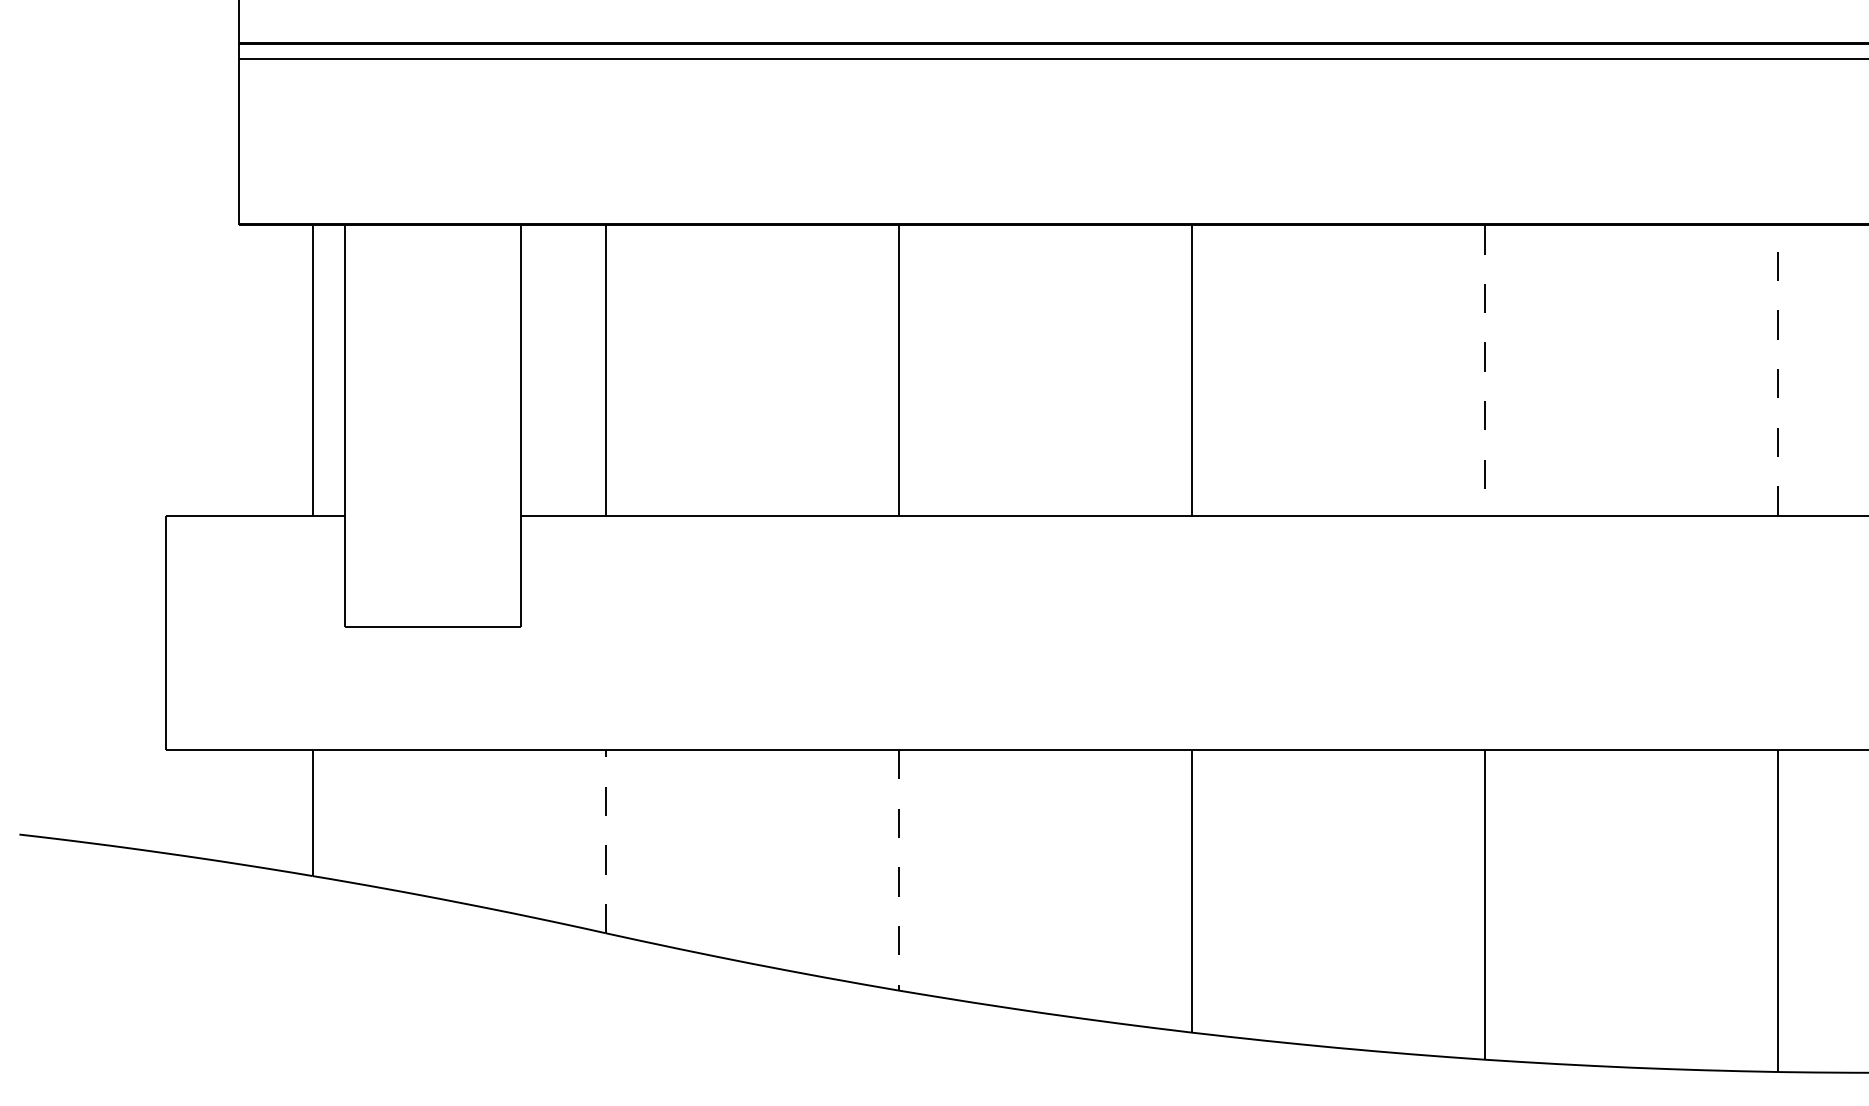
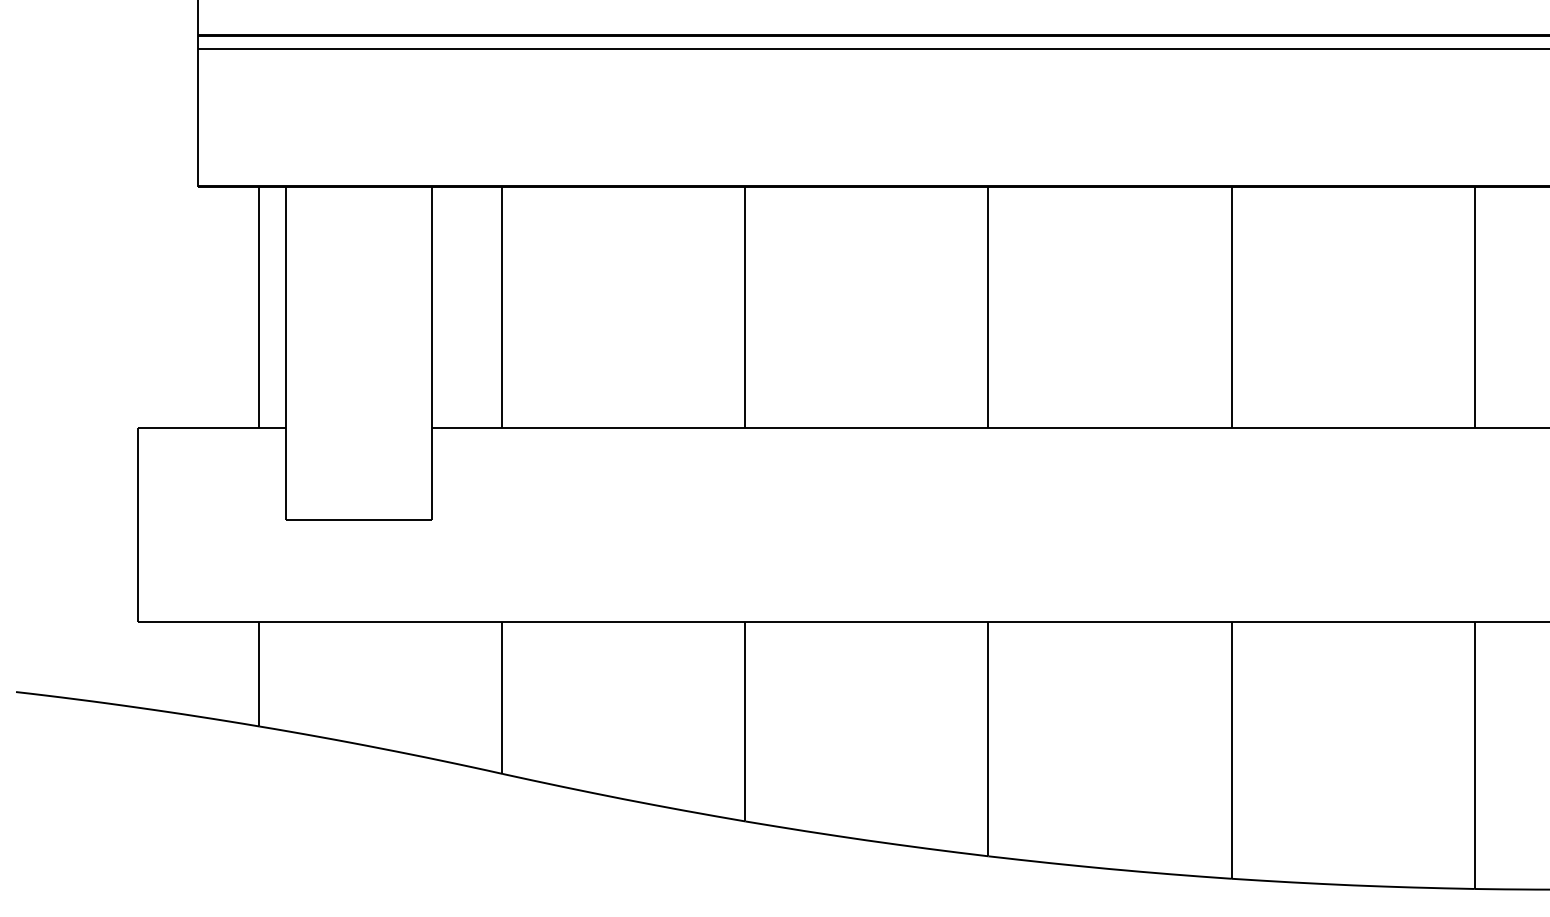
line: (1778, 369) -> (1475, 306), dashed -> solid
line: (1484, 370) -> (1231, 307), dashed -> solid
line: (605, 841) -> (502, 697), dashed -> solid
line: (898, 870) -> (745, 721), dashed -> solid

